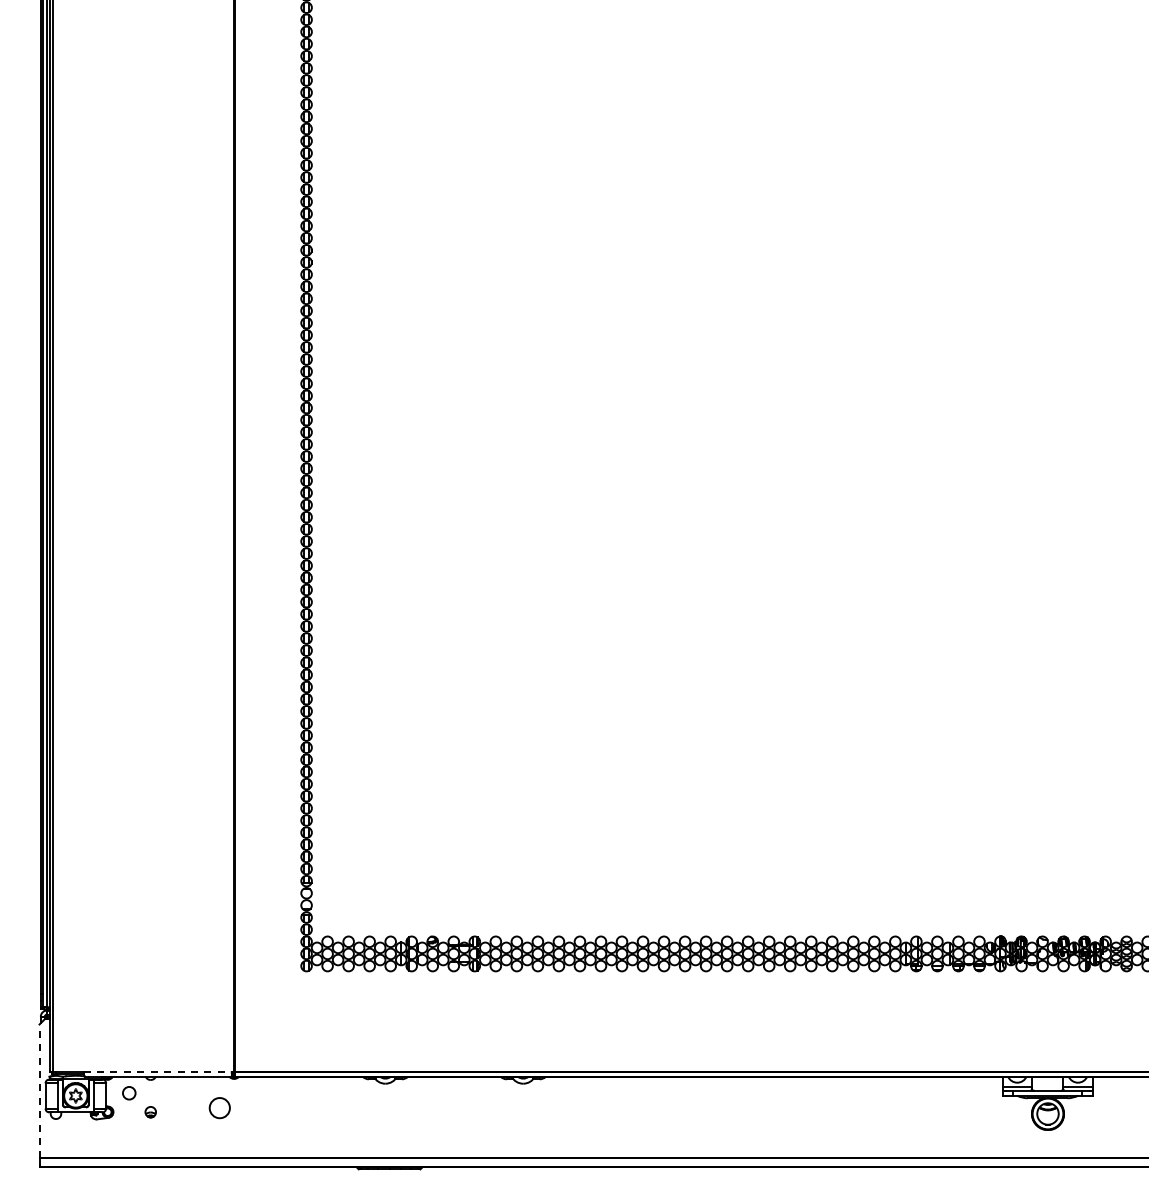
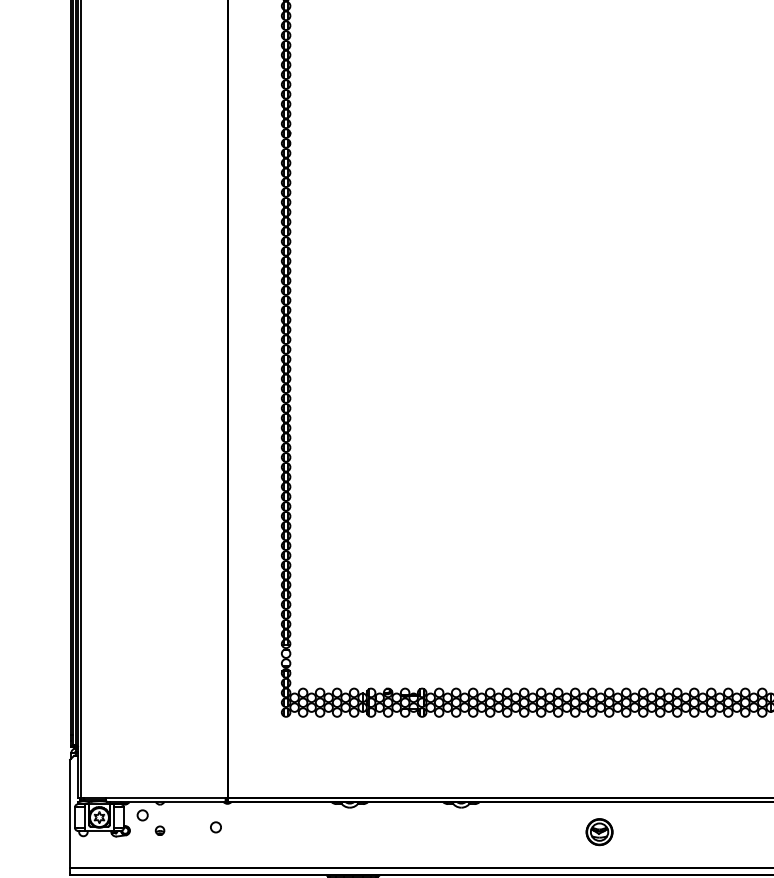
line: (158, 1072) -> (166, 798), dashed -> solid
line: (39, 1091) -> (70, 813), dashed -> solid
circle: (219, 1107) -> (215, 826), size x0.62
part: (694, 1113) -> (599, 831), added

